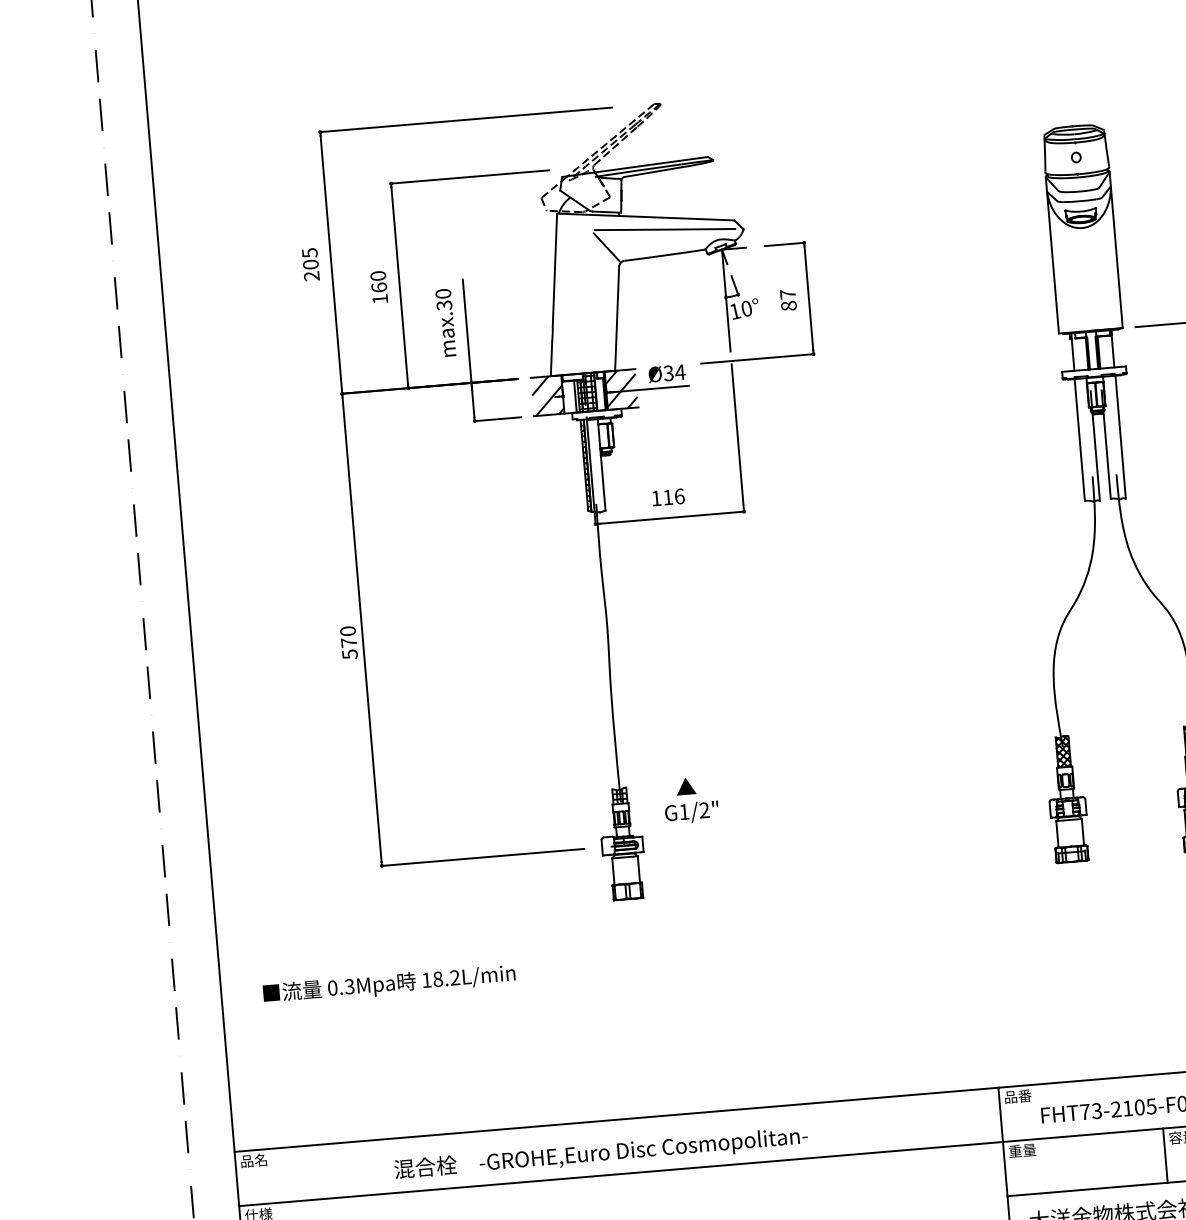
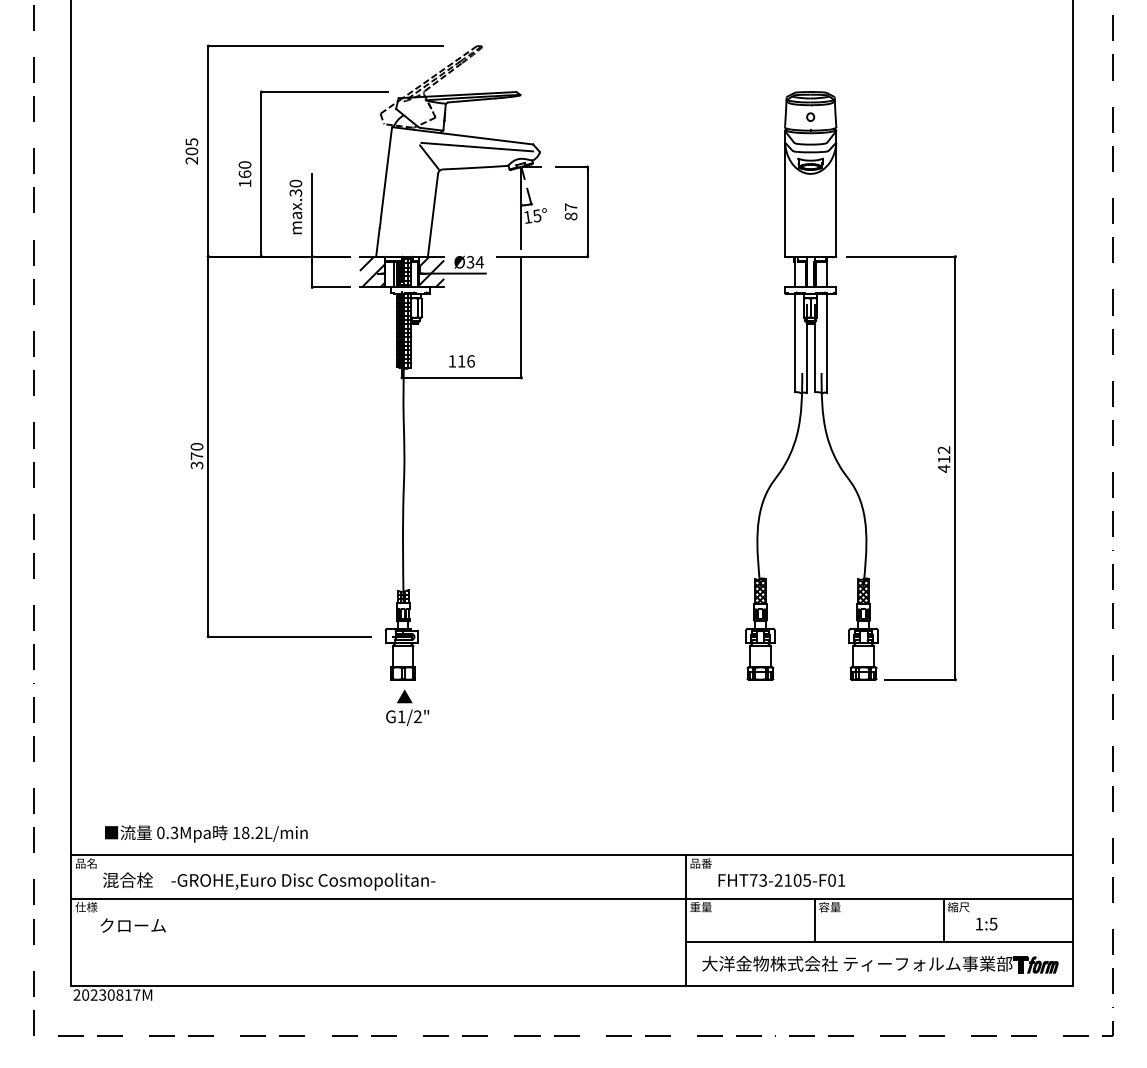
text: (747, 308) -> (537, 215), 10° -> 15°
hatch: (593, 465) -> (404, 330), added
text: (349, 653) -> (196, 464), 570 -> 370
text: (690, 799) -> (407, 707), moved
text: (389, 984) -> (206, 833), moved
text: (601, 1154) -> (269, 881), moved

